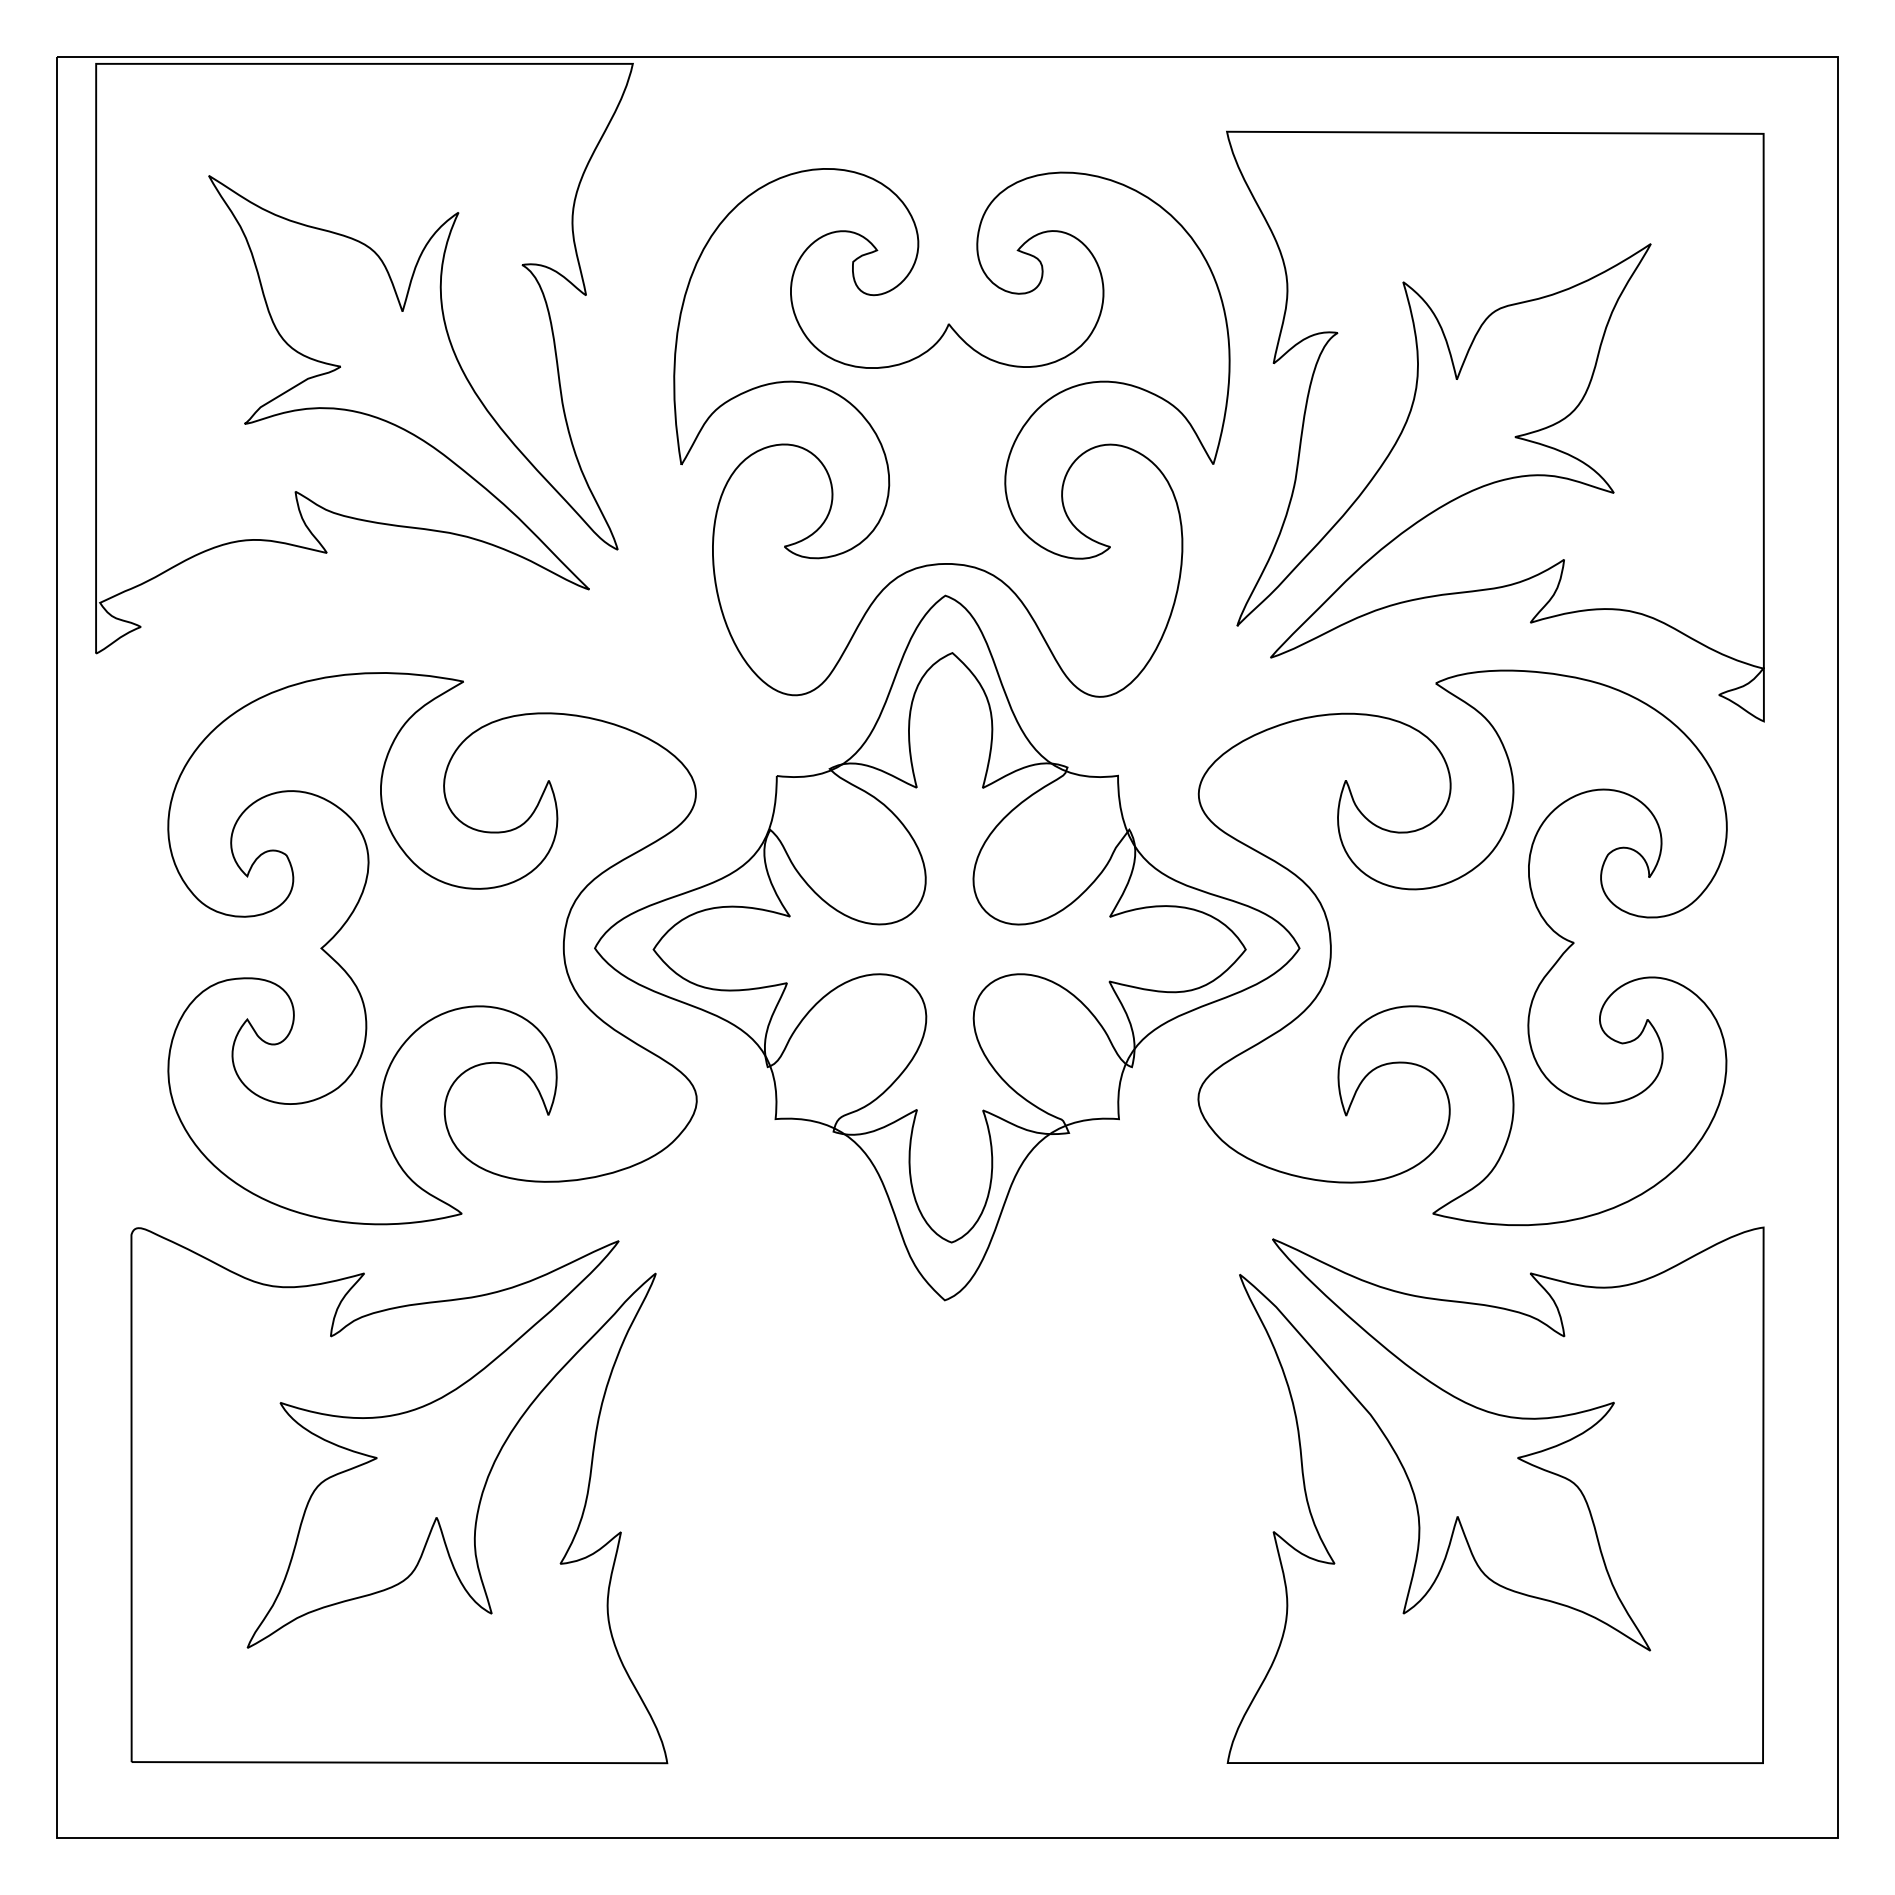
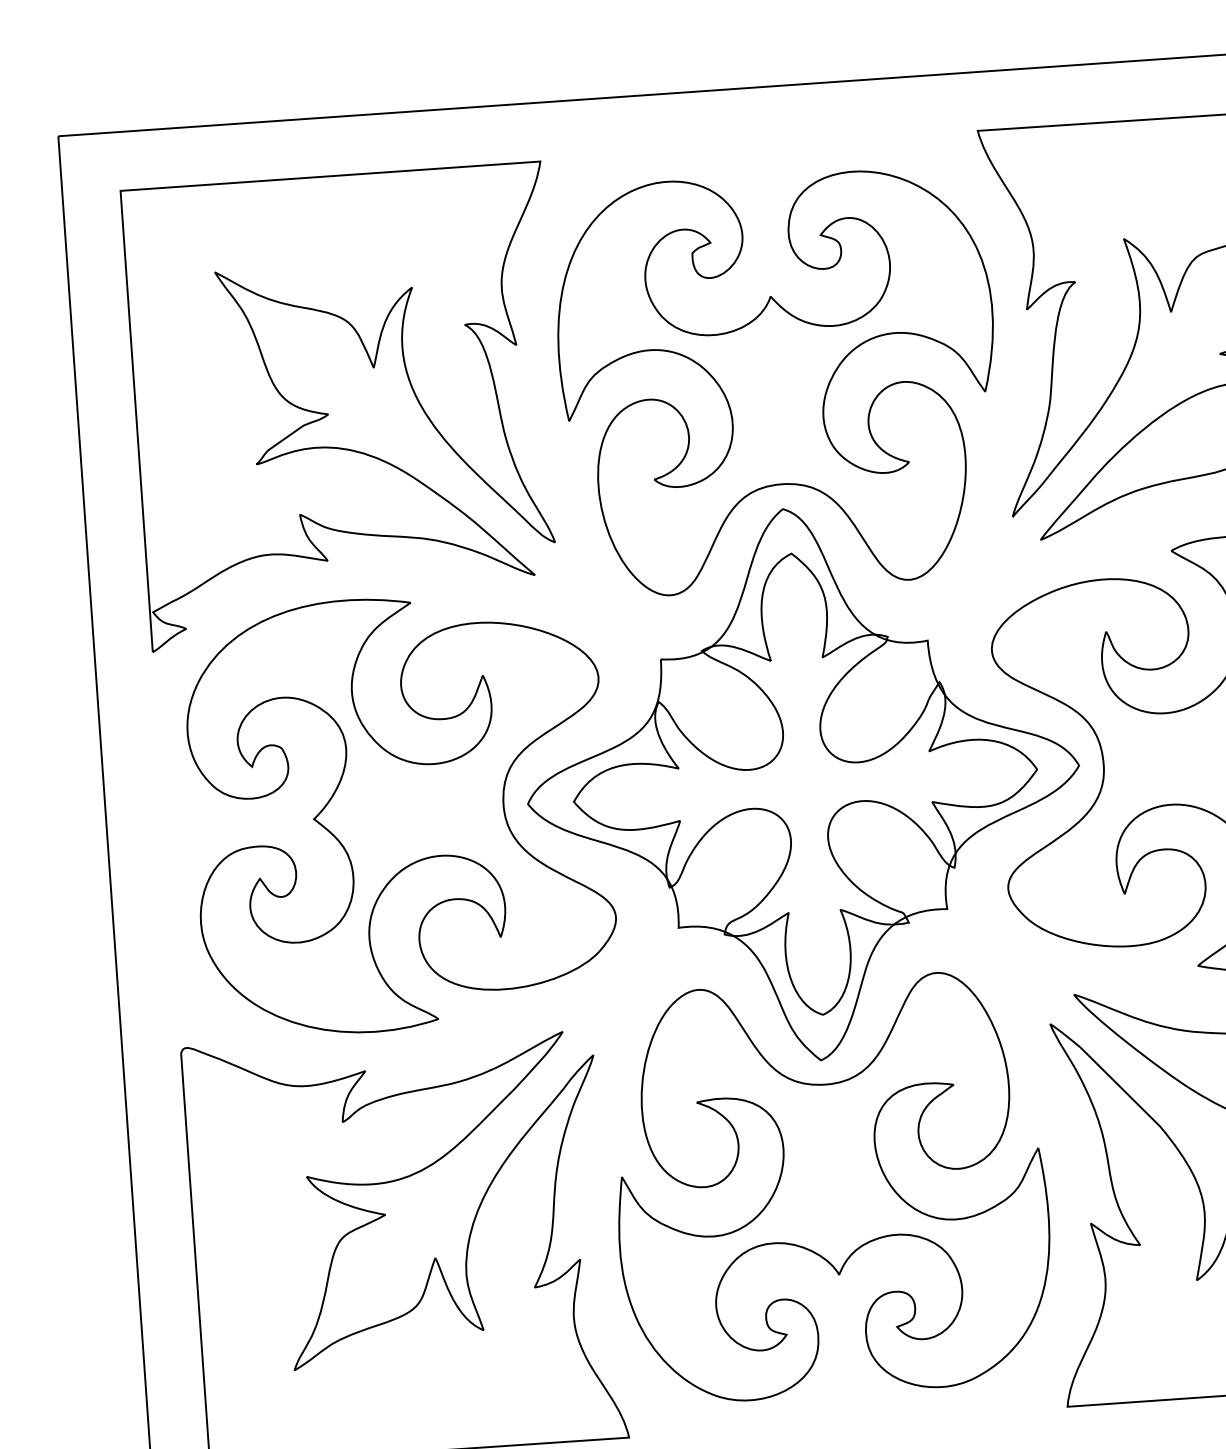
part: (340, 365) -> (328, 413), moved
part: (946, 1462) -> (831, 1187), added

